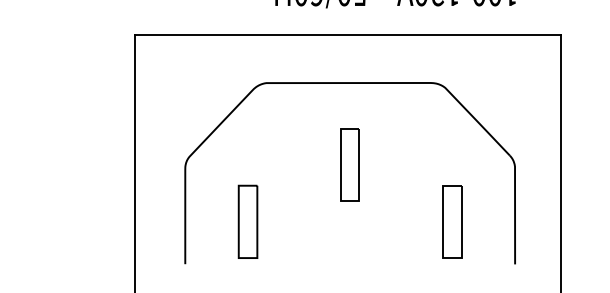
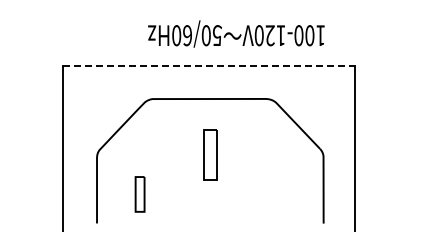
line: (348, 34) -> (209, 65), solid -> dashed
part: (247, 222) -> (139, 194), size x0.7
part: (452, 222) -> (280, 194), removed

